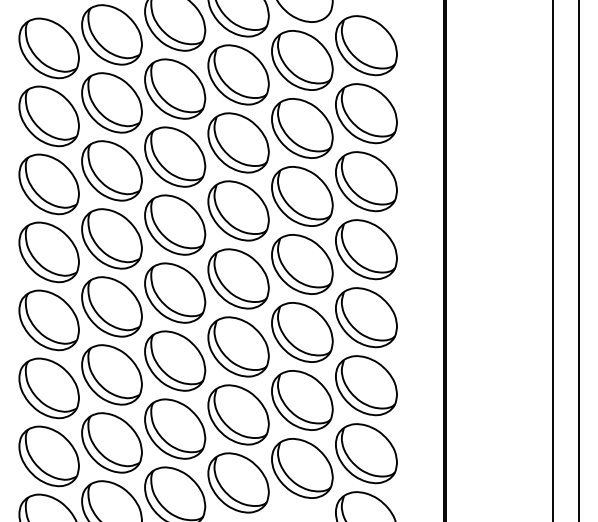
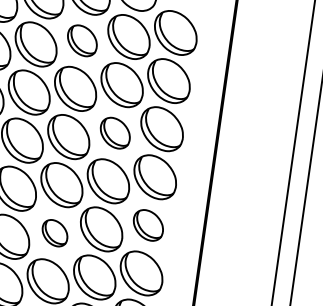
part: (238, 74) -> (82, 40), size x0.7
part: (302, 196) -> (115, 133), size x0.7
part: (366, 317) -> (148, 225), size x0.7
part: (238, 346) -> (55, 232), size x0.6

